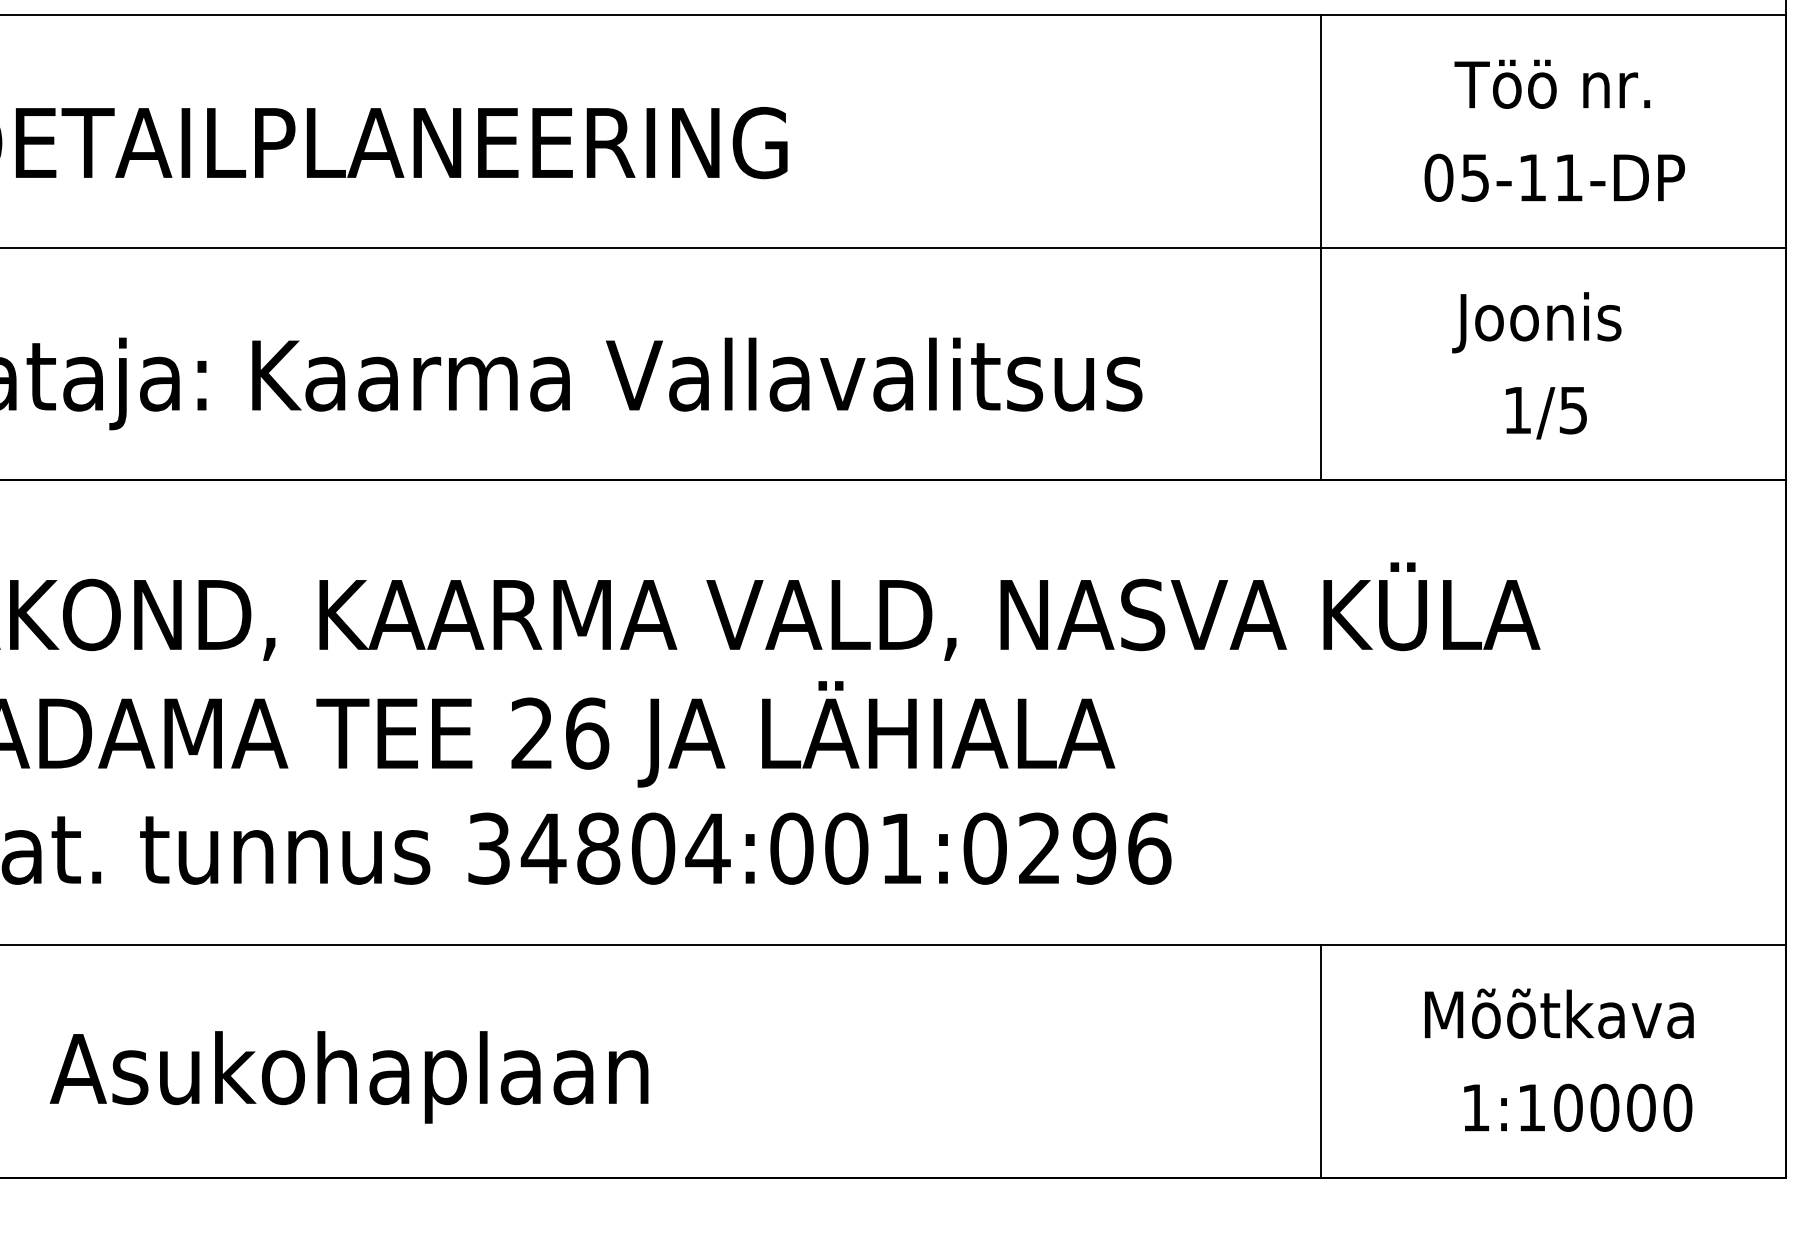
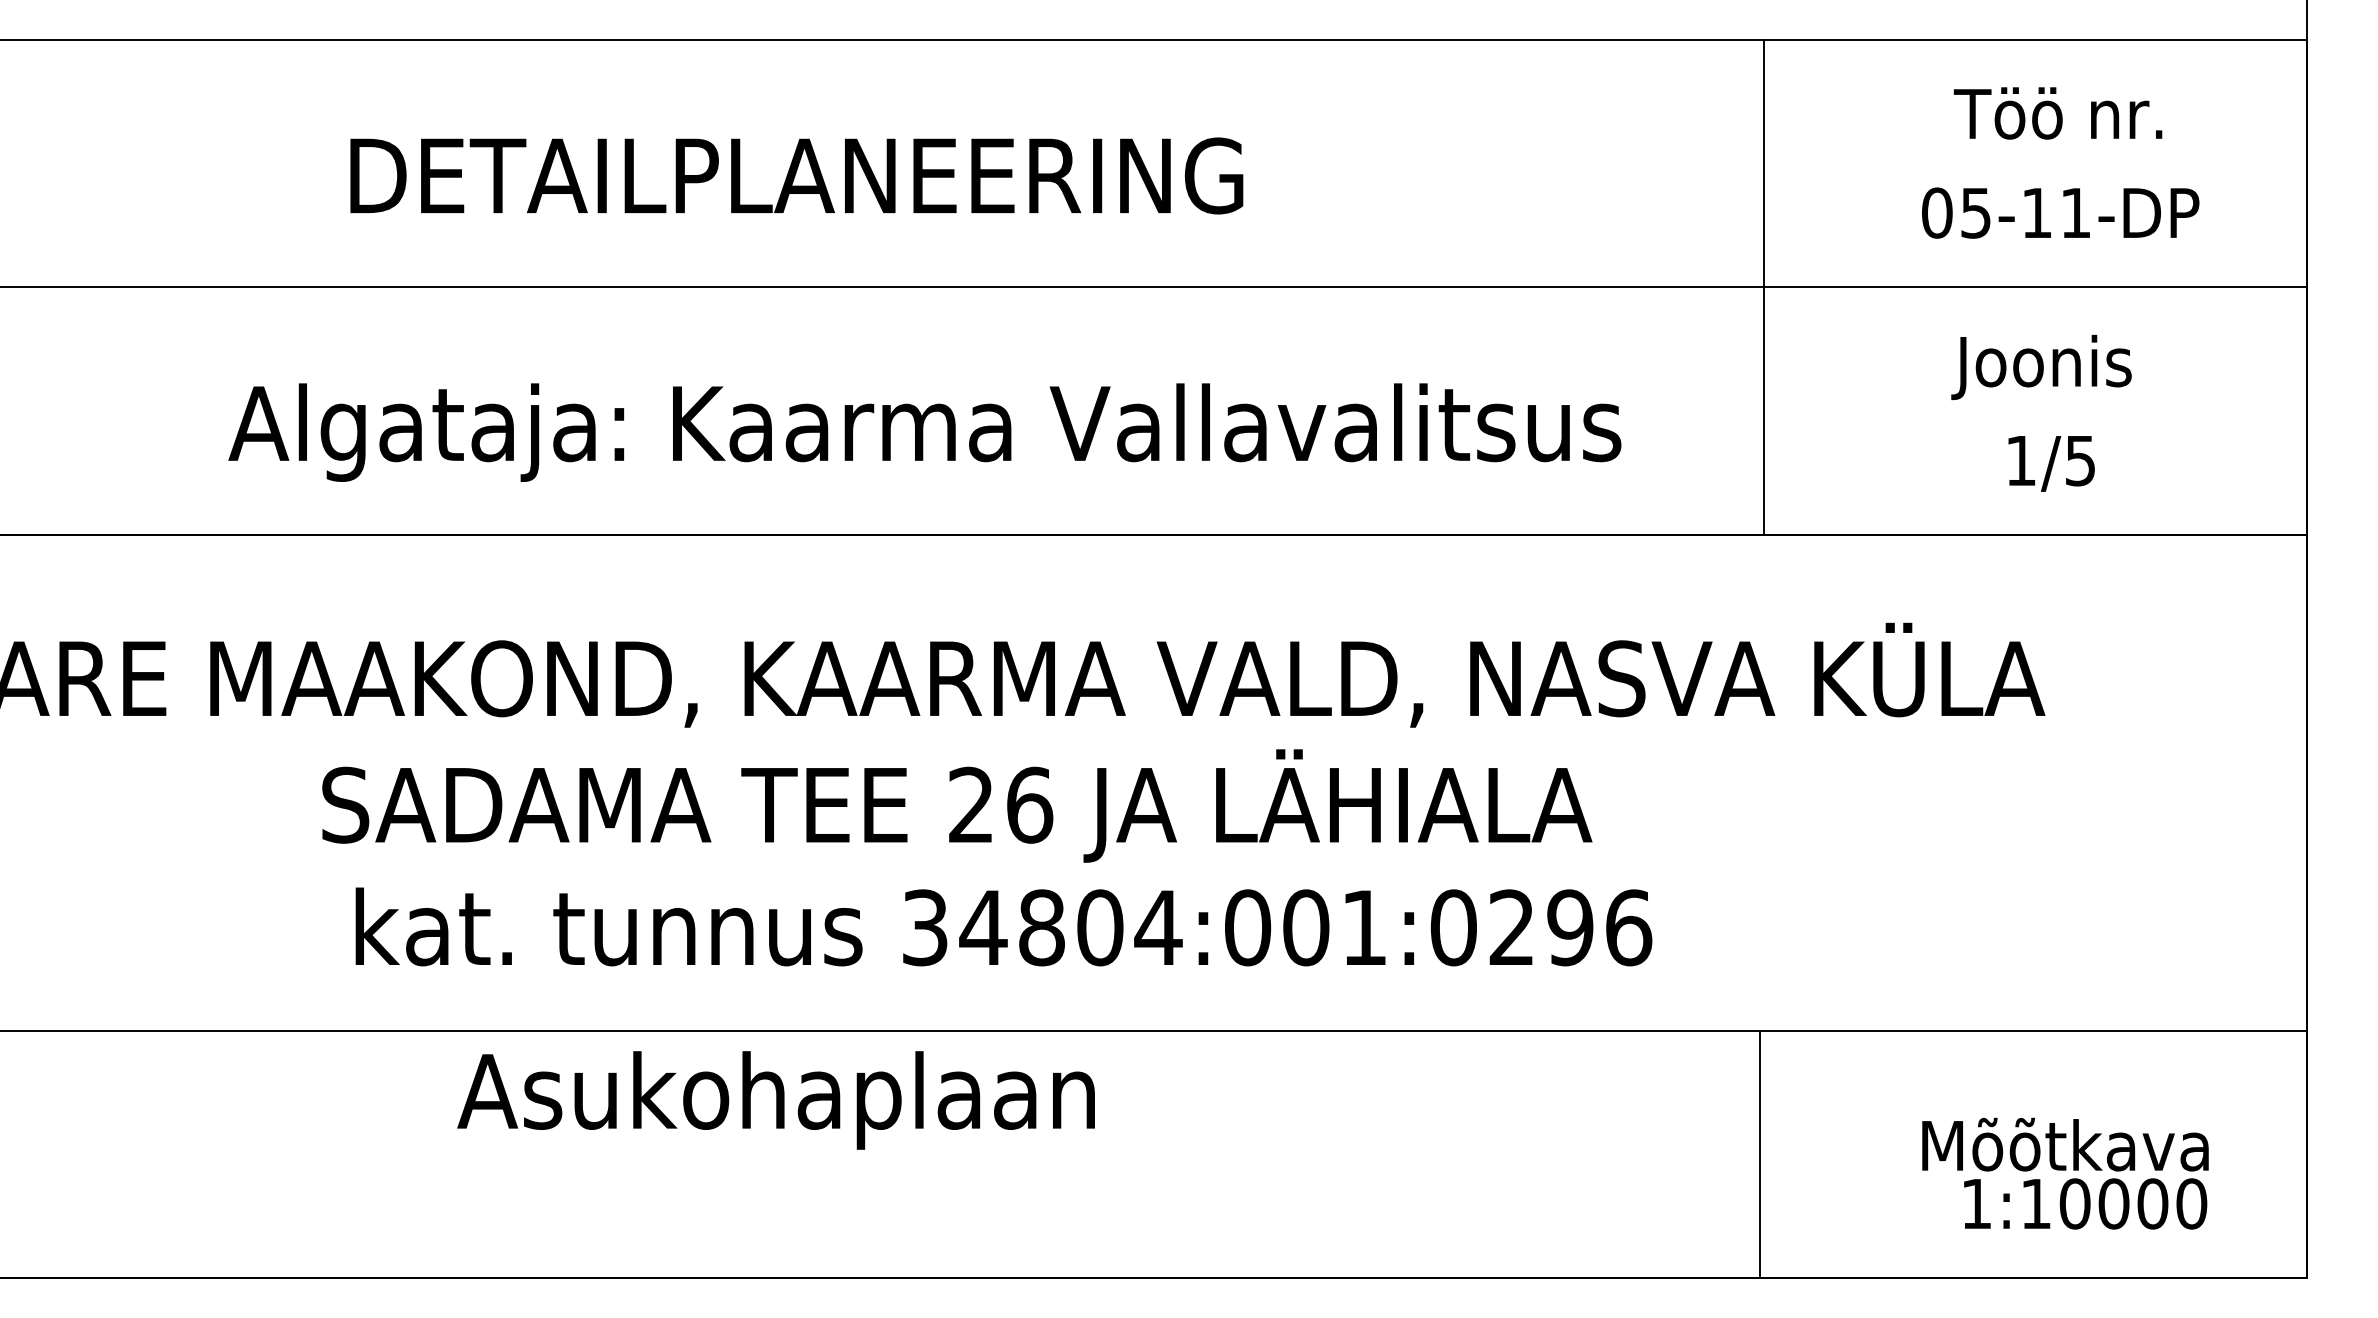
line: (1320, 247) -> (1764, 287), moved
text: (1559, 1013) -> (2065, 1144), moved
line: (1320, 1061) -> (1760, 1154), moved
text: (348, 1077) -> (775, 1100), moved

